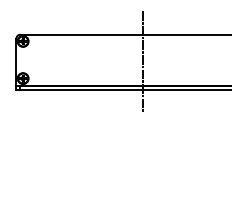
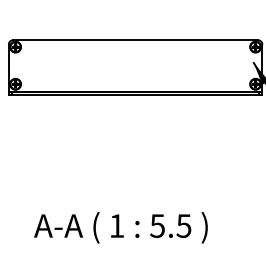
line: (143, 61) -> (135, 67), removed

